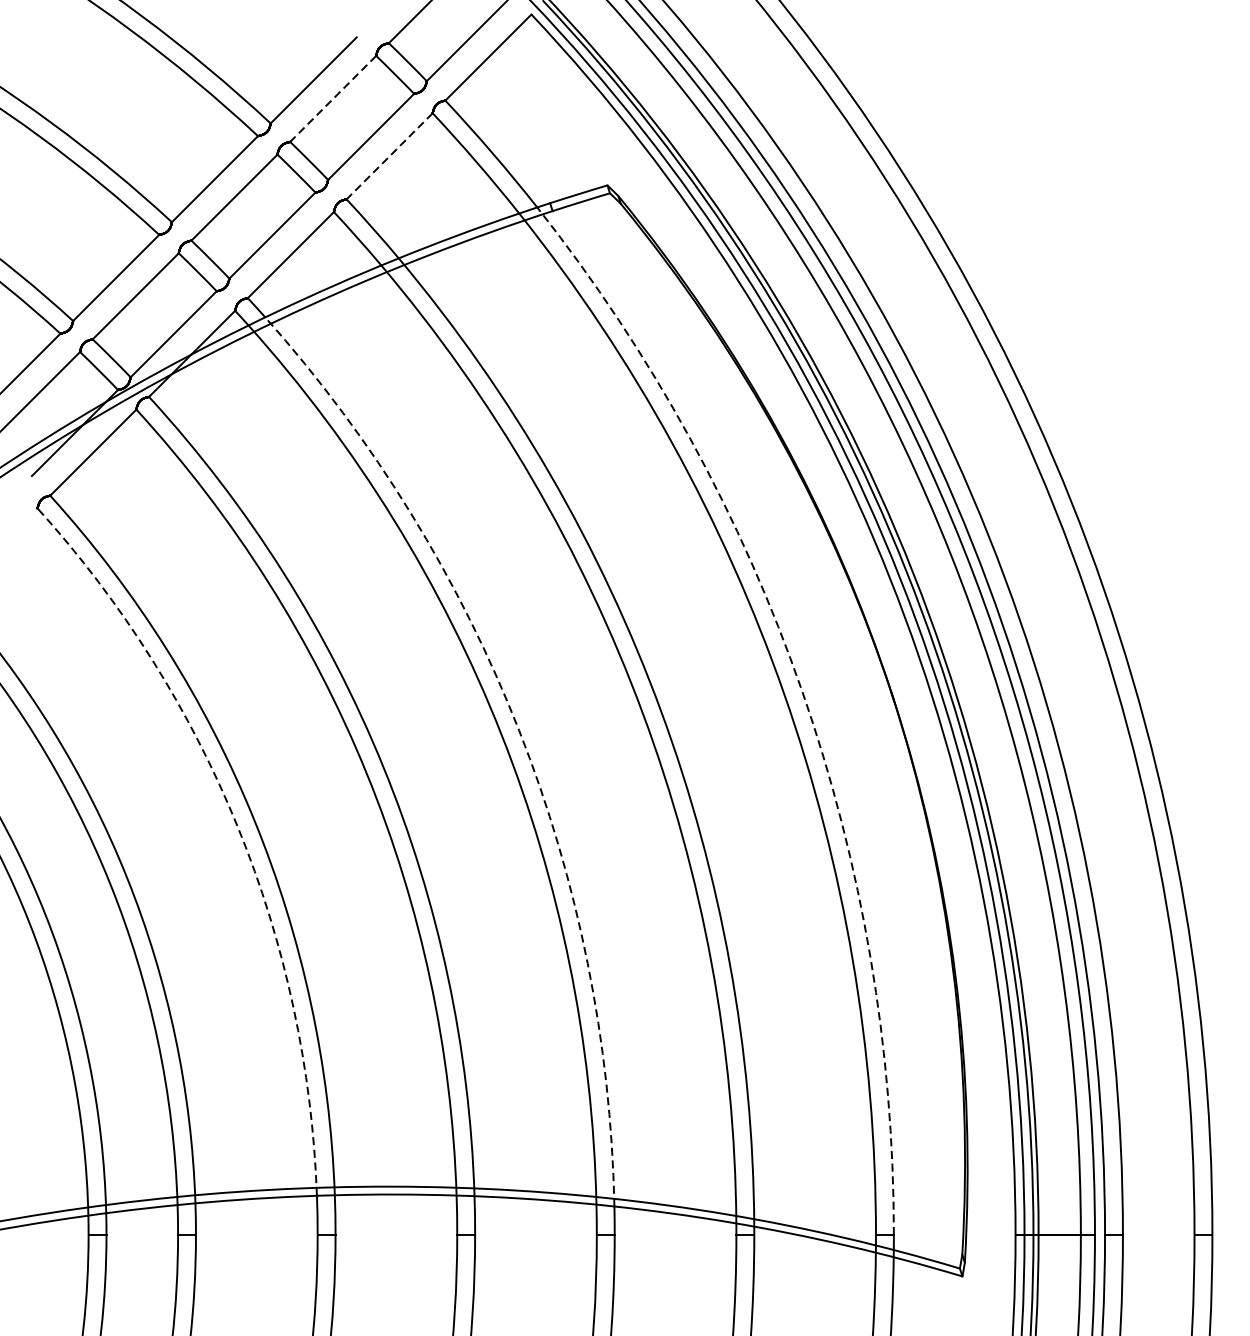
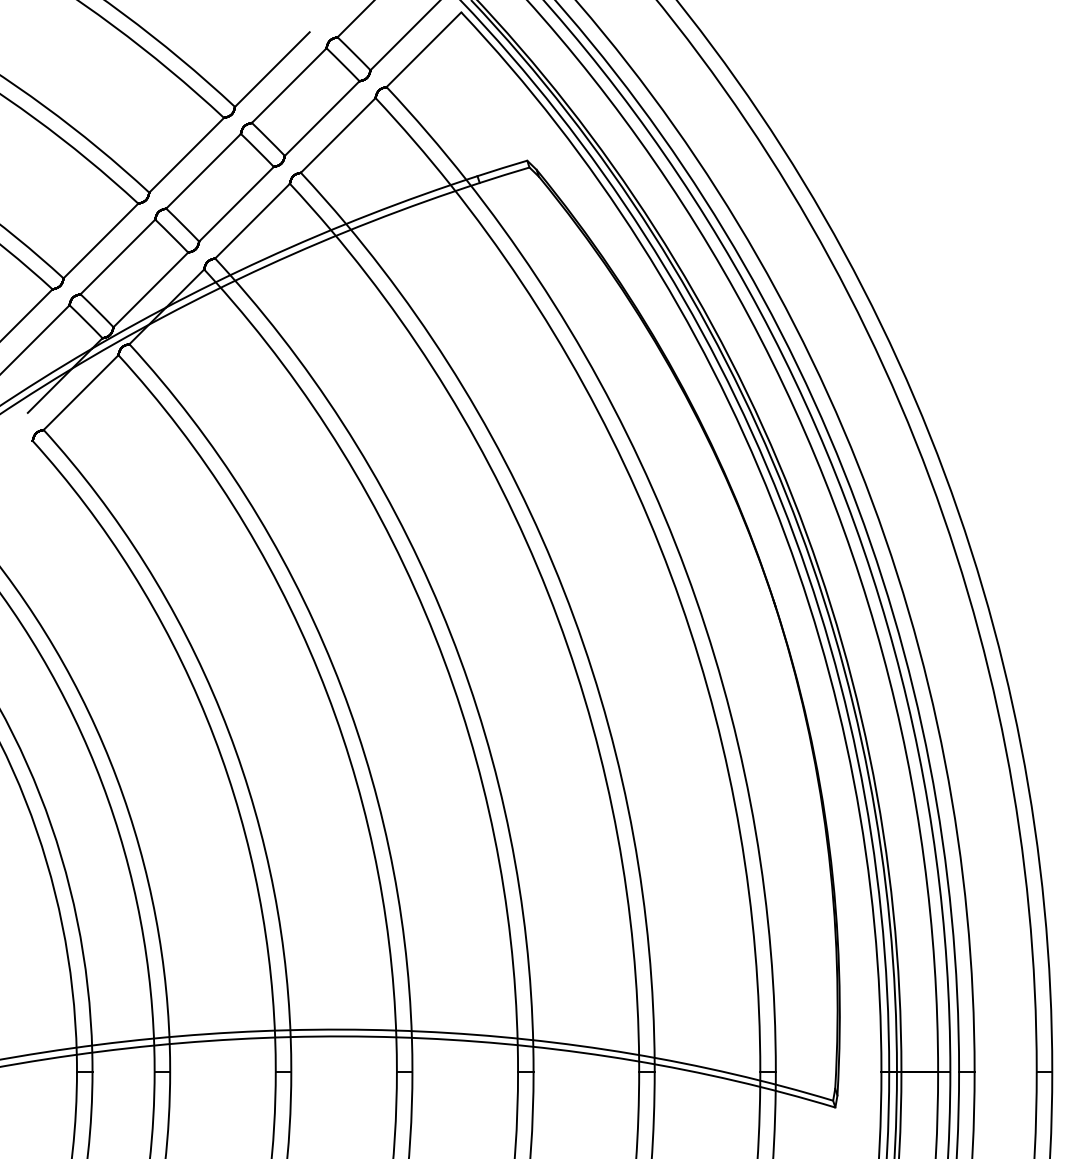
line: (333, 98) -> (289, 85), dashed -> solid
line: (389, 156) -> (338, 135), dashed -> solid
arc: (802, 691) -> (696, 599), dashed -> solid
arc: (518, 730) -> (450, 633), dashed -> solid
arc: (237, 827) -> (206, 717), dashed -> solid

